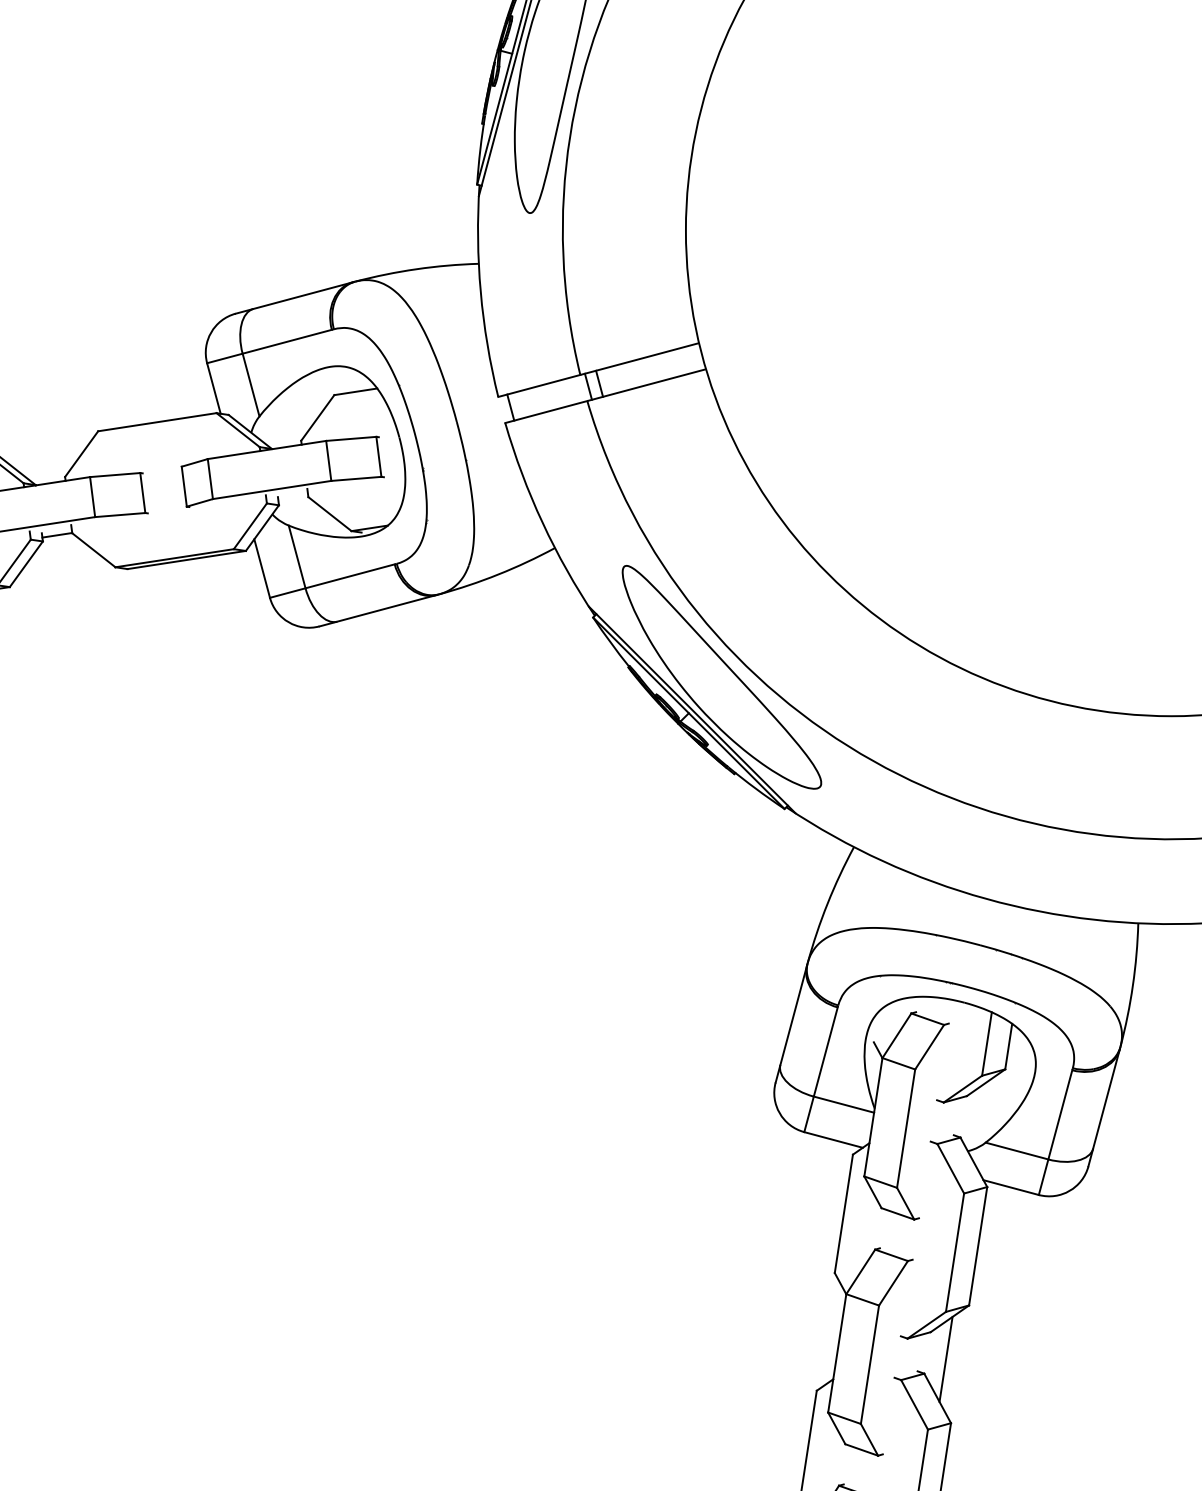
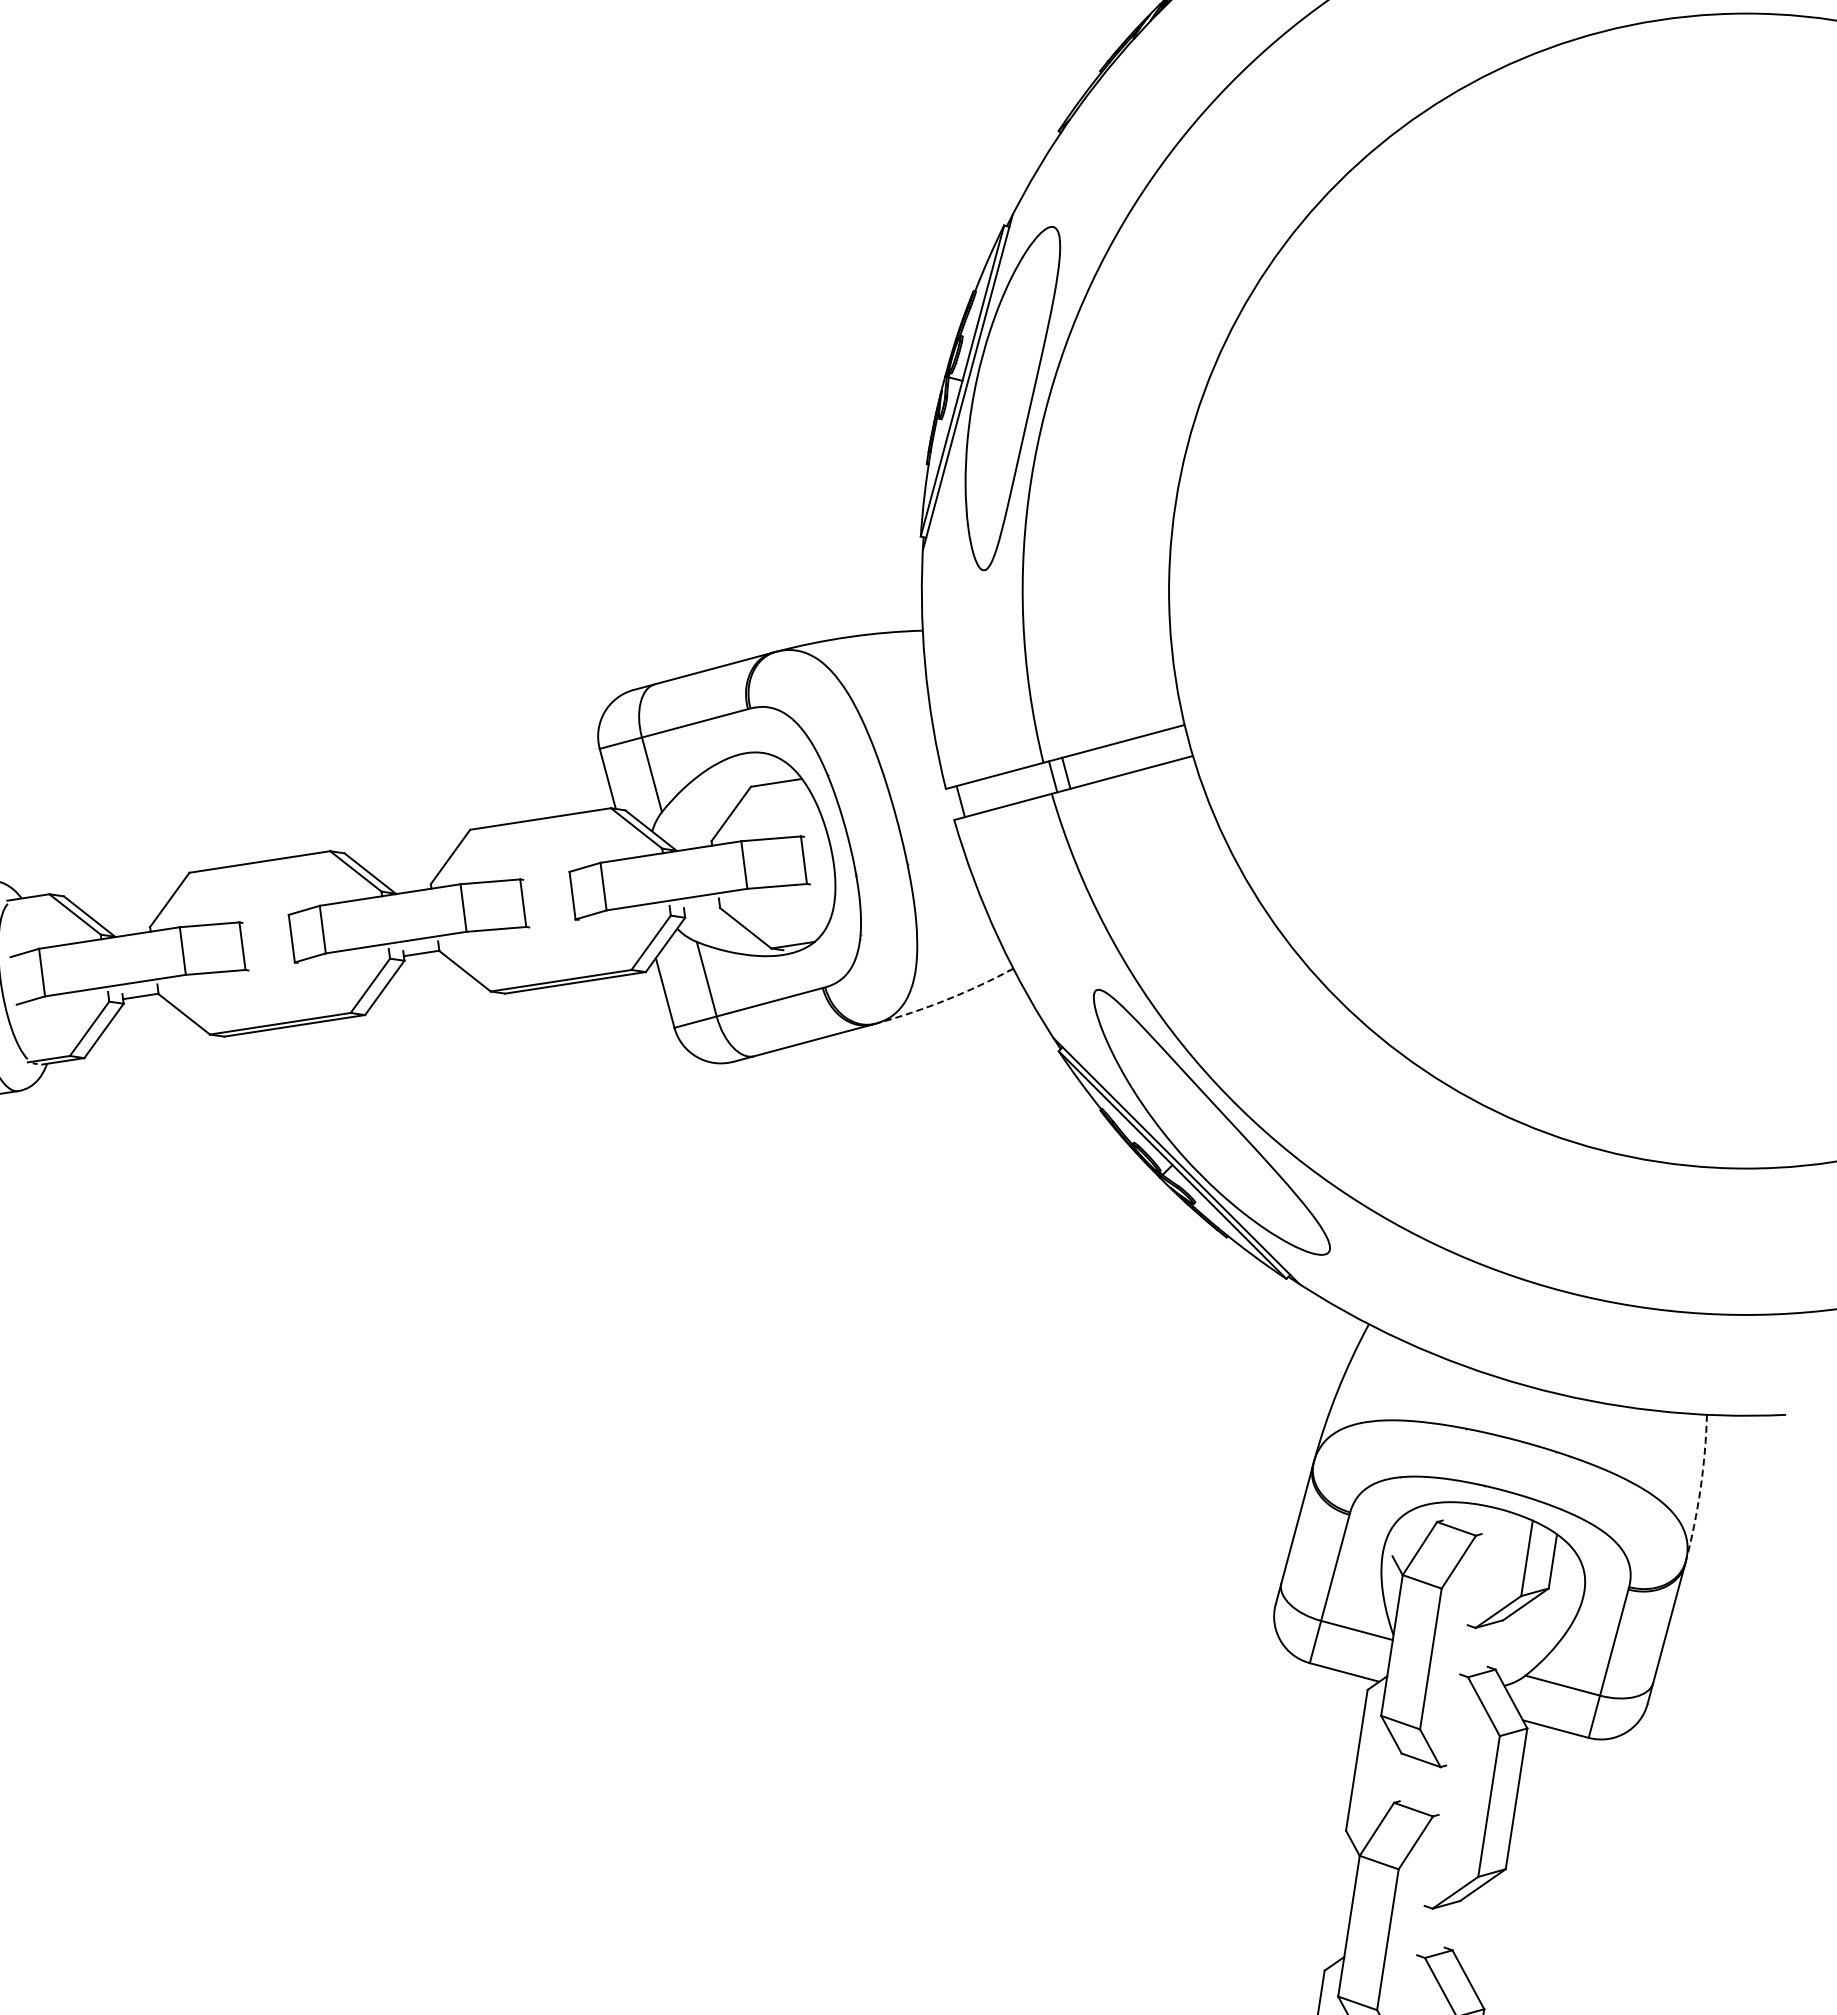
arc: (498, 574) -> (946, 1000), solid -> dashed
arc: (1132, 985) -> (1700, 1488), solid -> dashed
line: (946, 1358) -> (1478, 1932), removed

